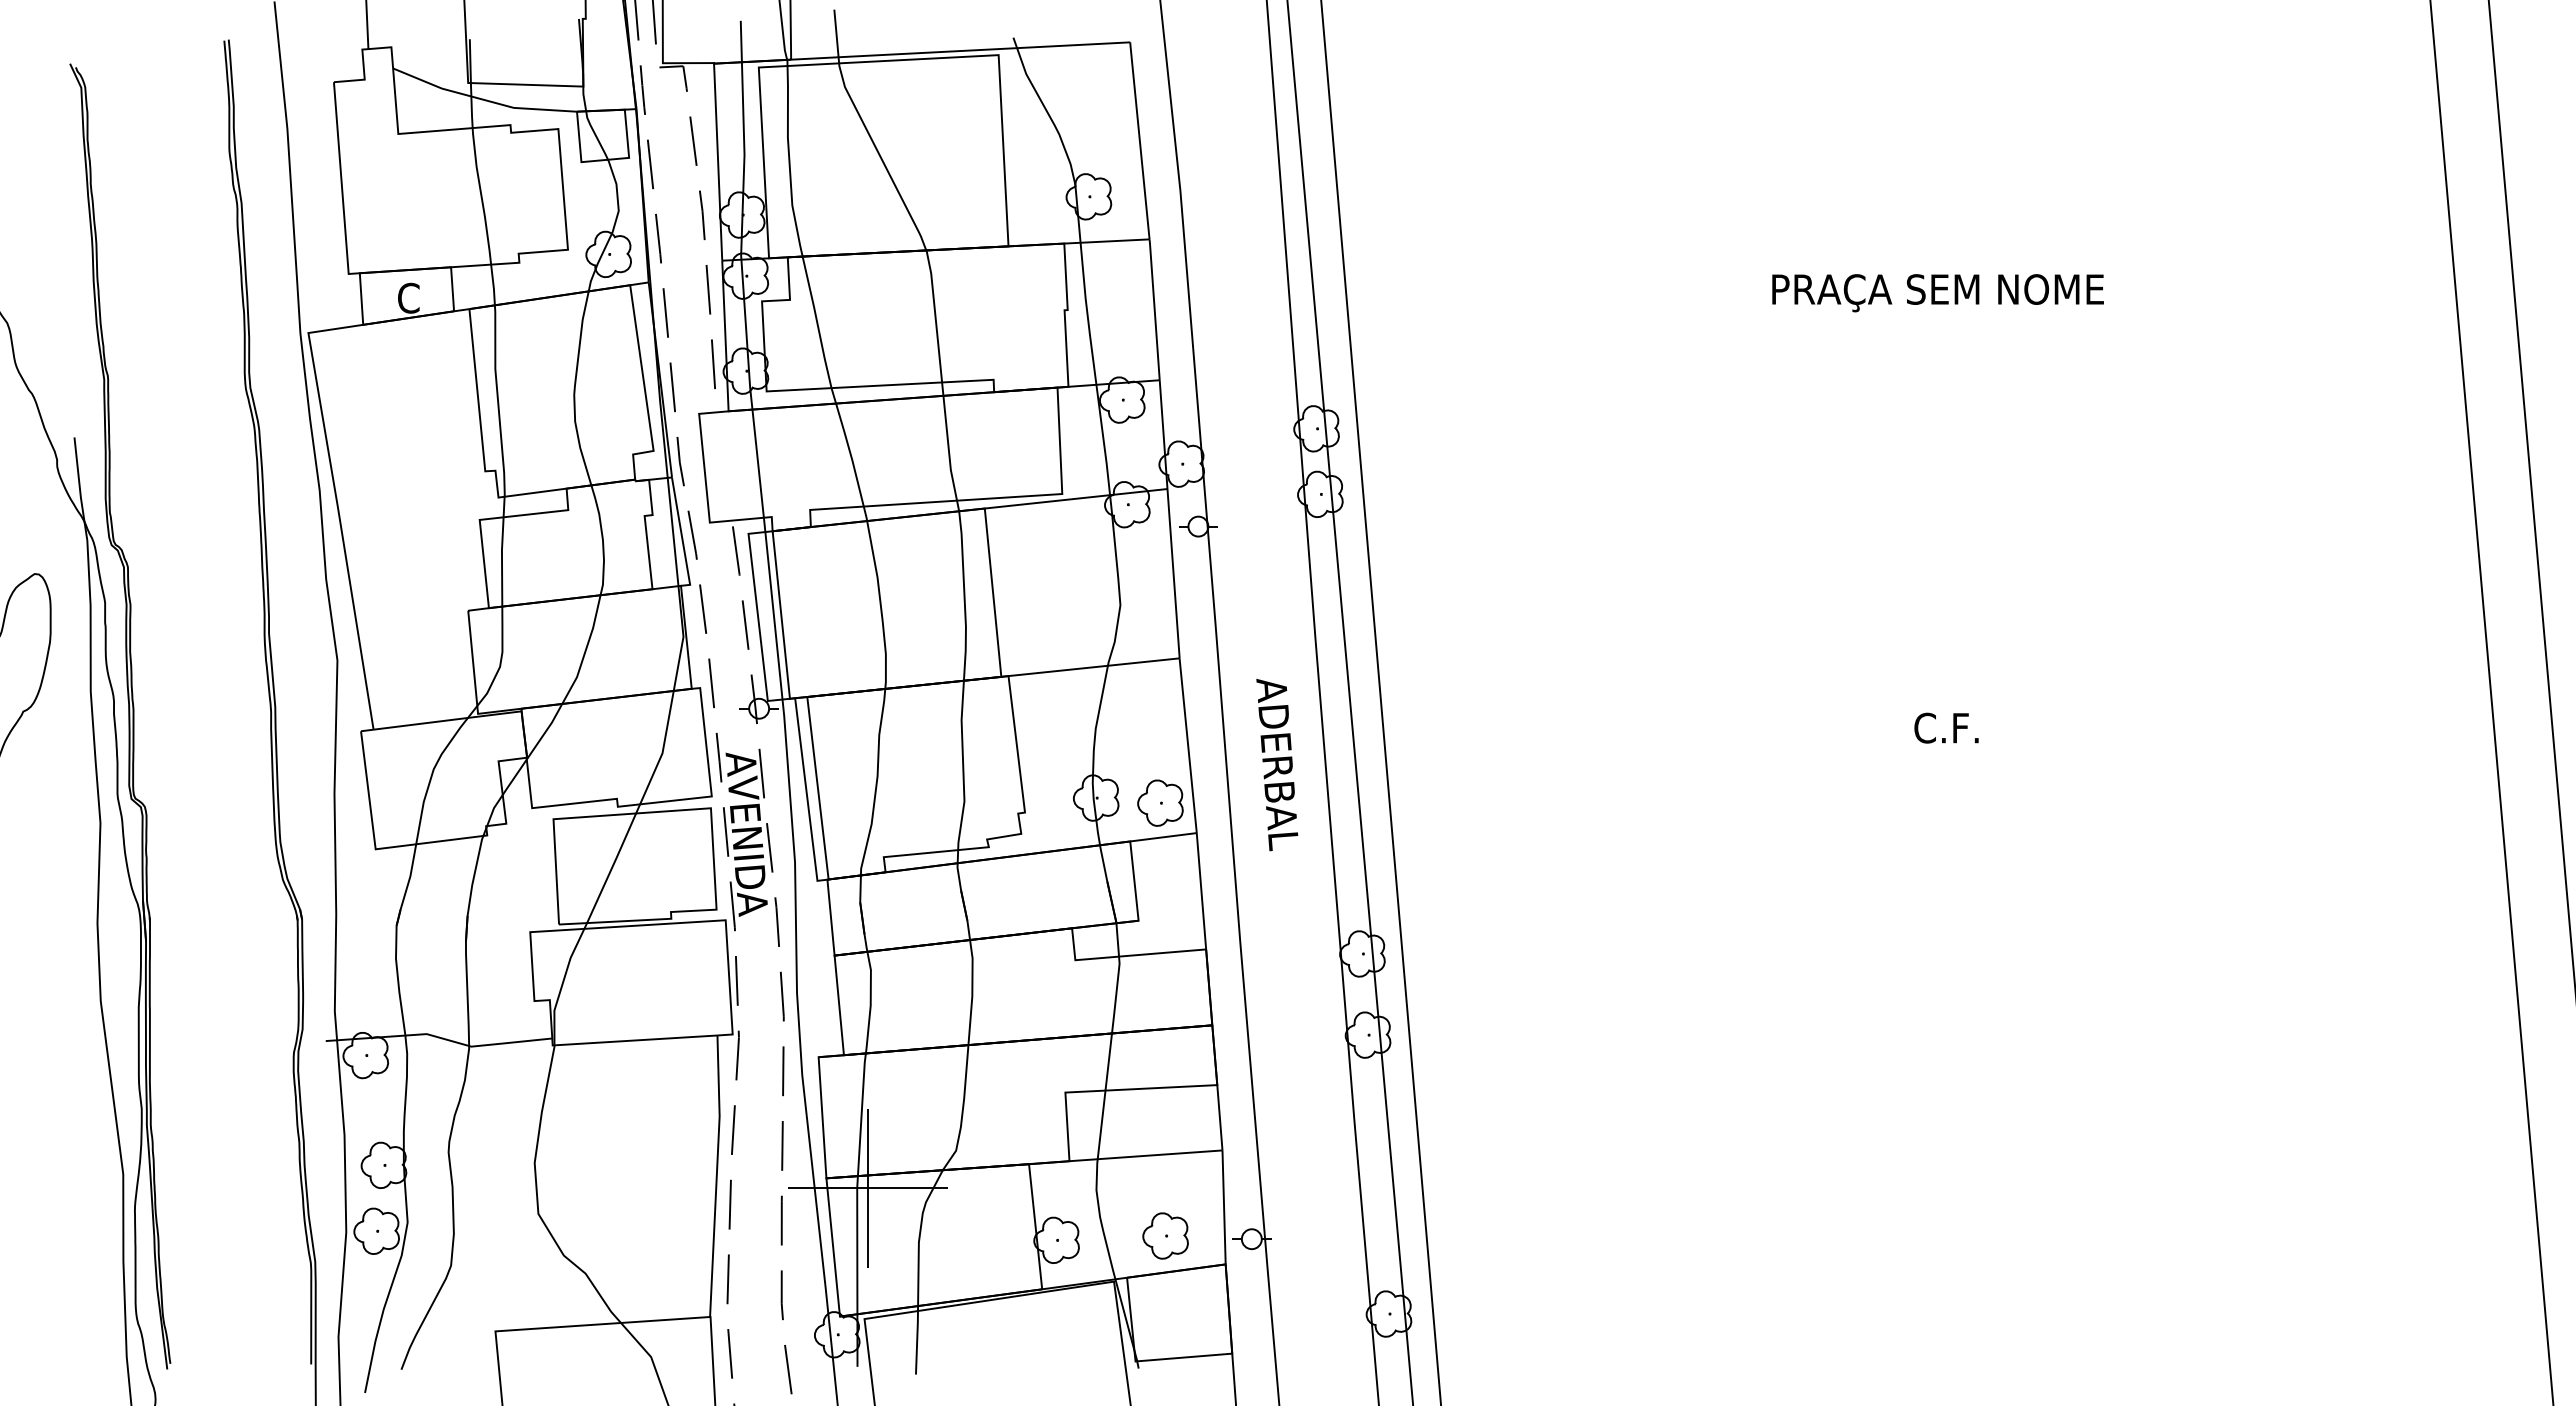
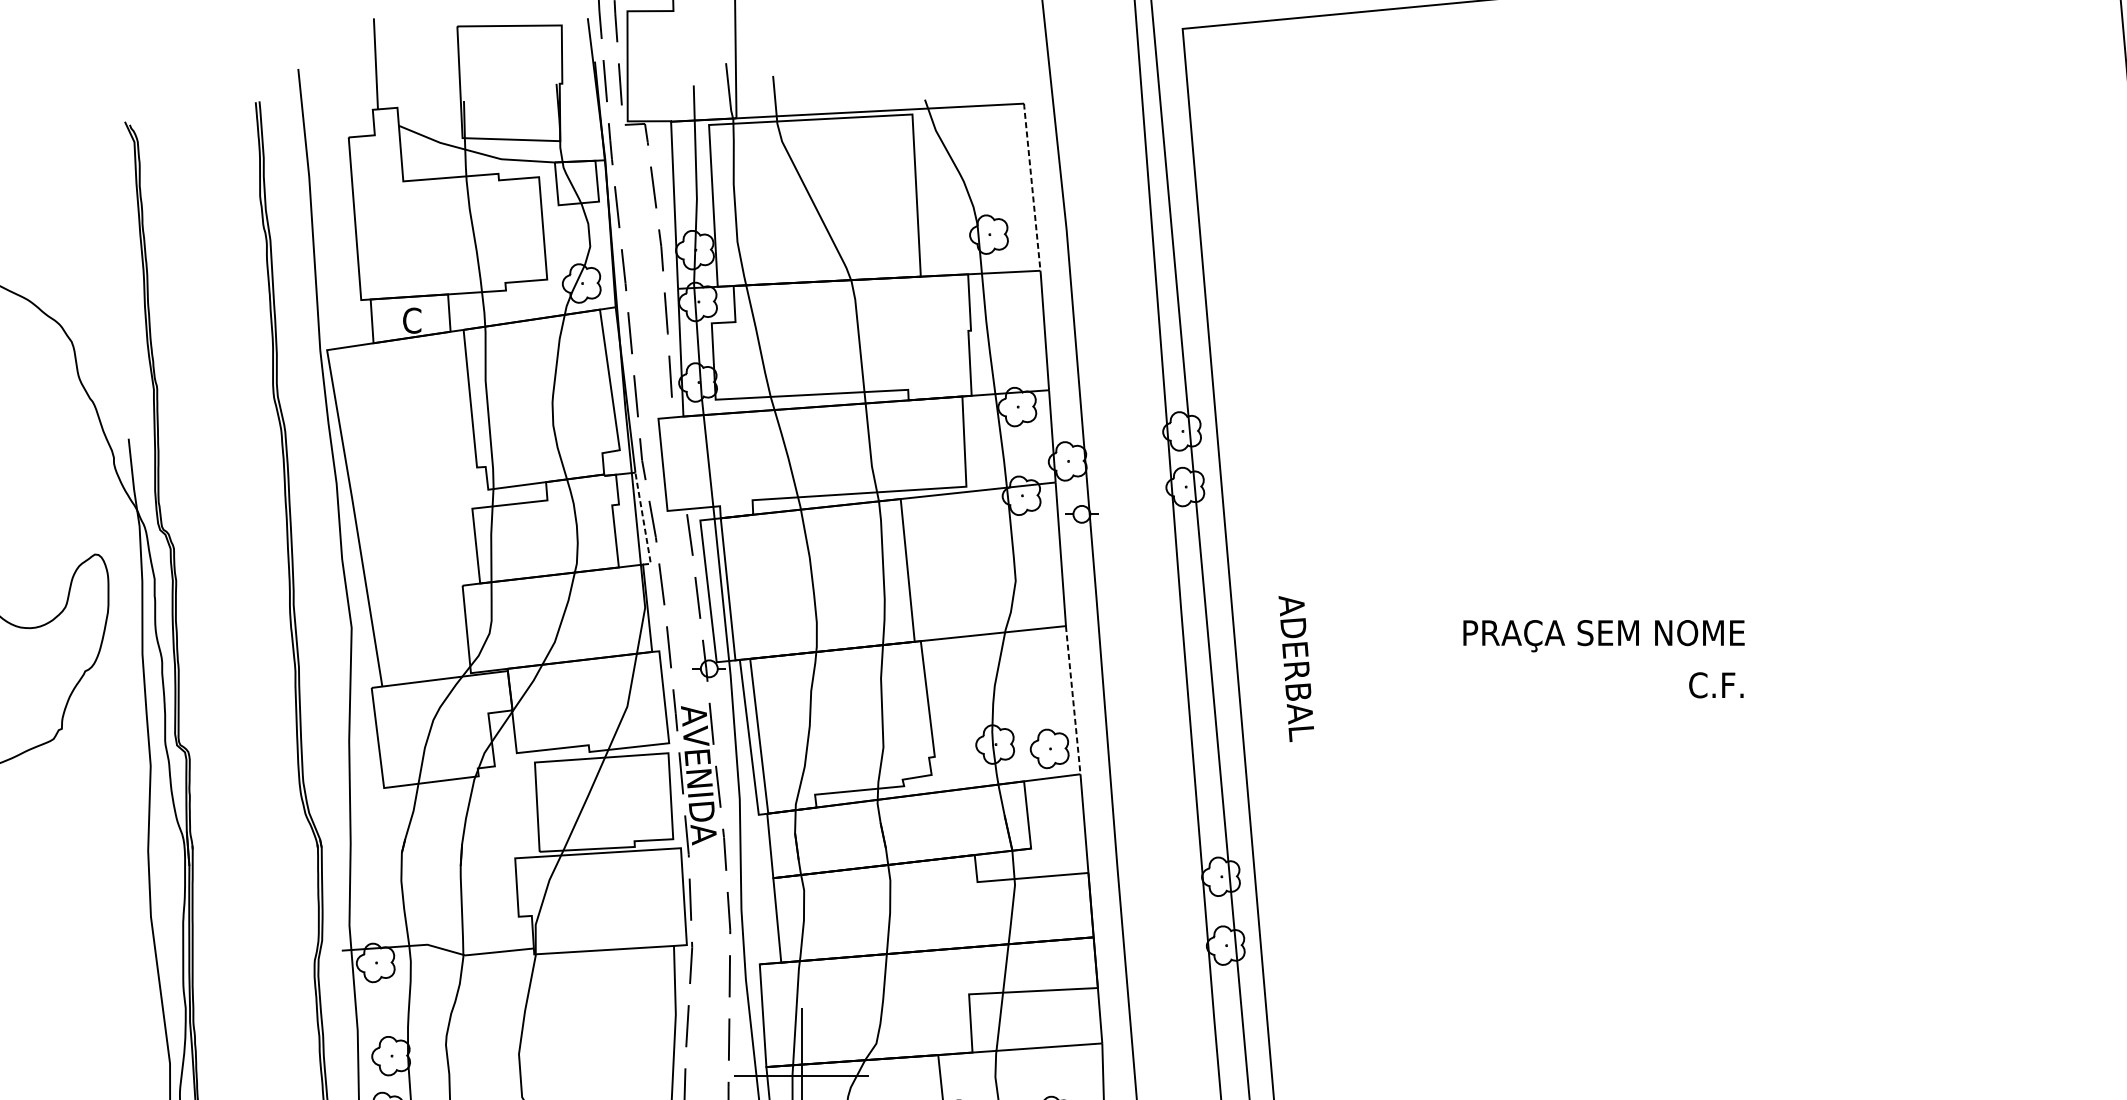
line: (1139, 140) -> (1031, 186), solid -> dashed
text: (1937, 293) -> (1603, 636), moved
line: (681, 535) -> (643, 521), solid -> dashed
line: (1188, 745) -> (1073, 700), solid -> dashed
text: (1277, 764) -> (1296, 668), moved

